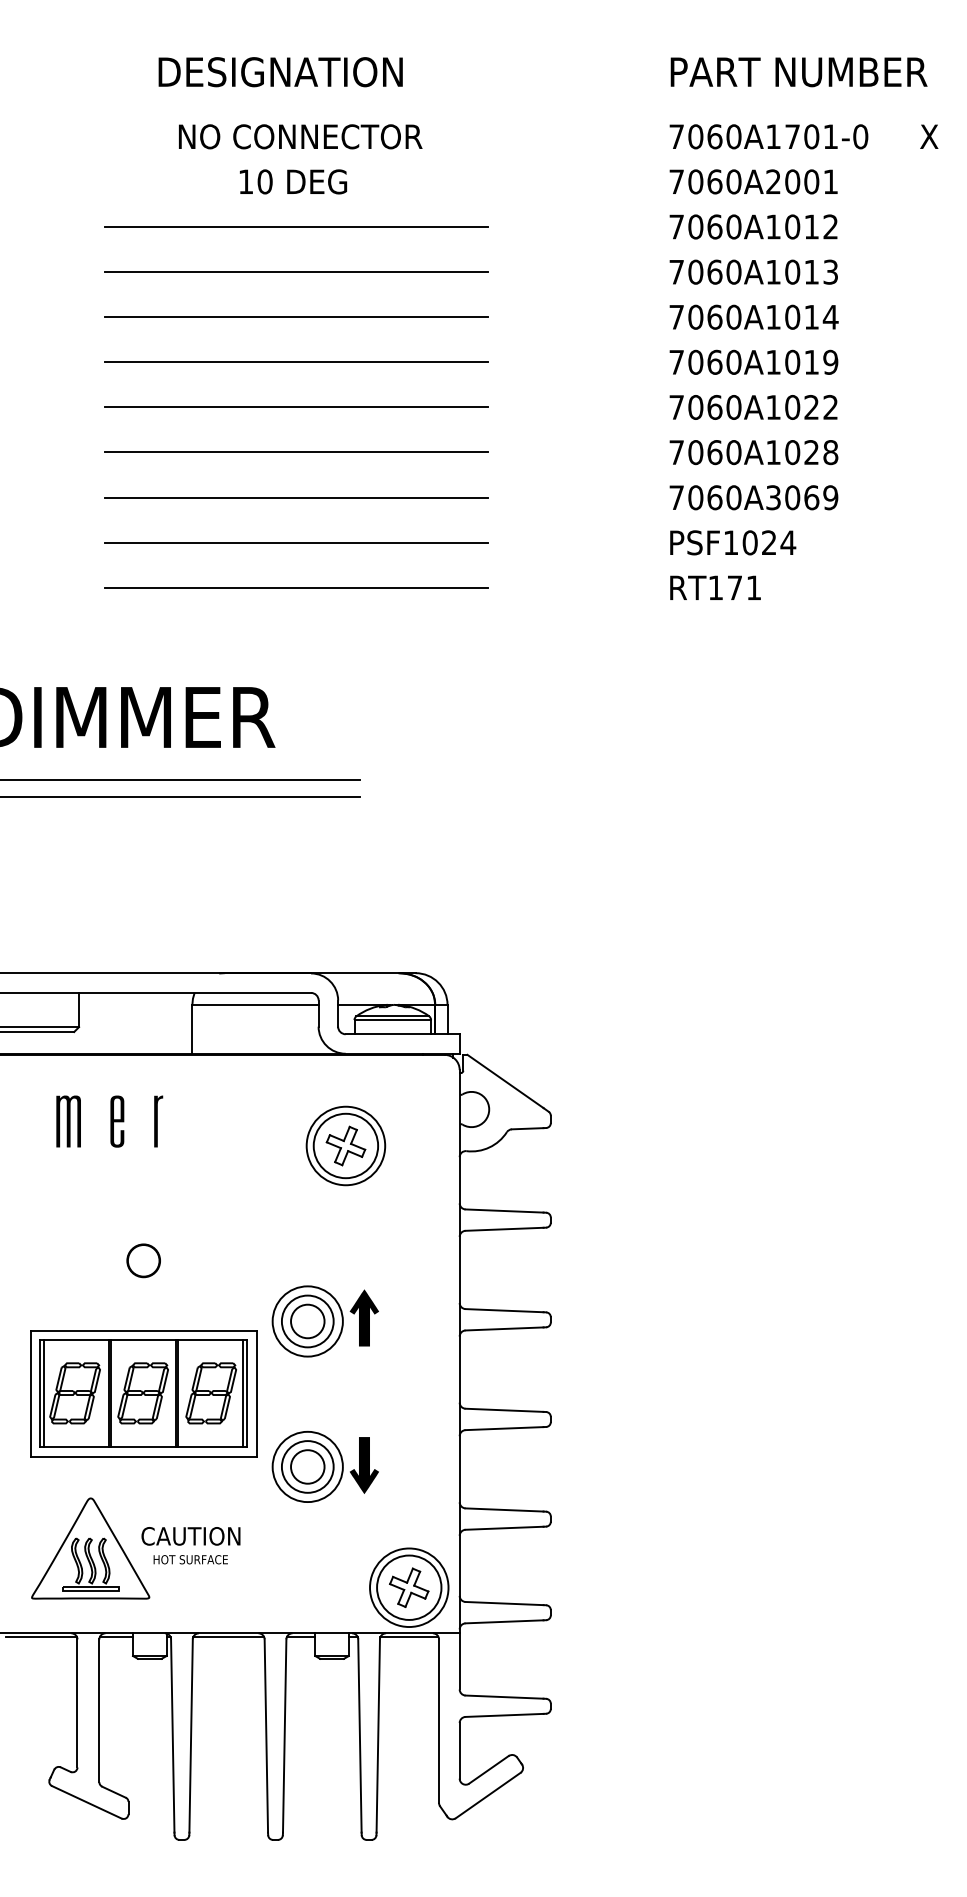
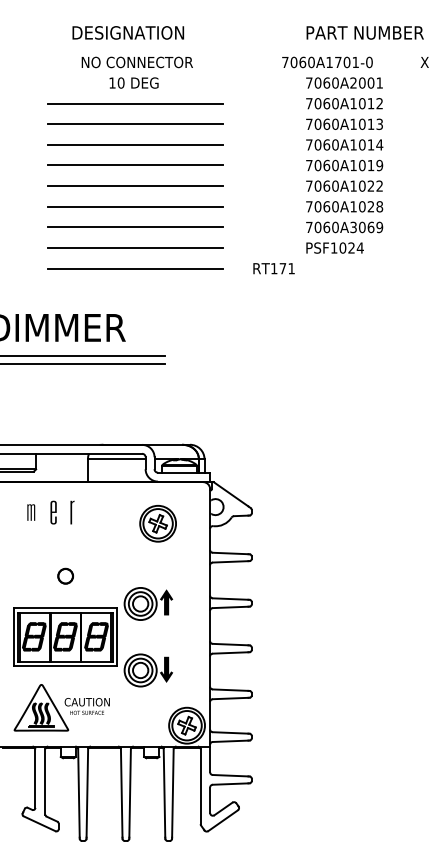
text: (768, 136) -> (327, 62), moved
text: (714, 587) -> (273, 268), moved
part: (66, 1121) -> (30, 512), size x0.7

